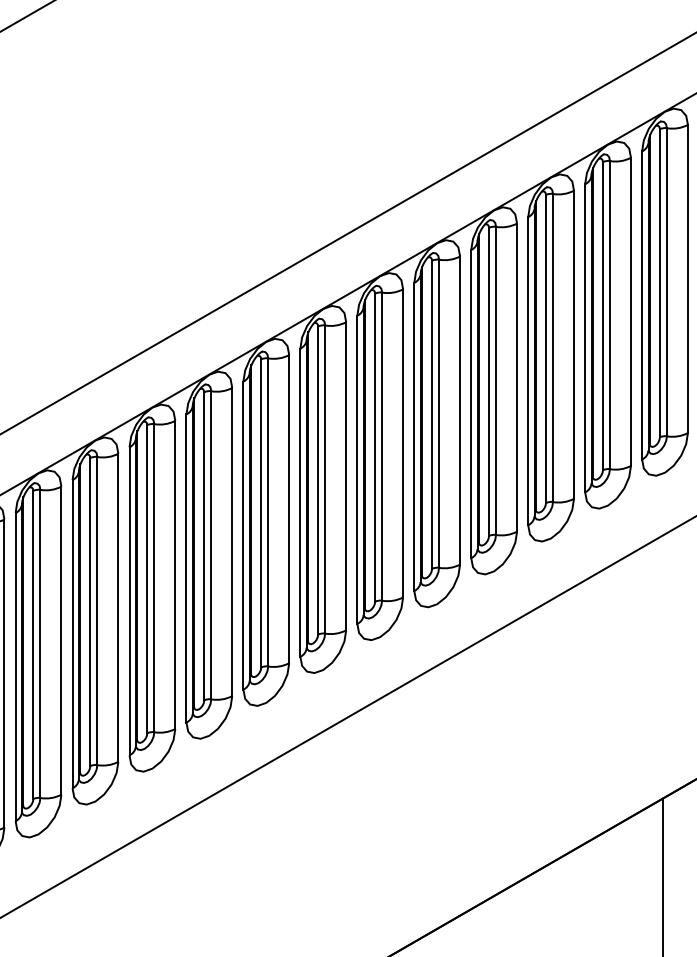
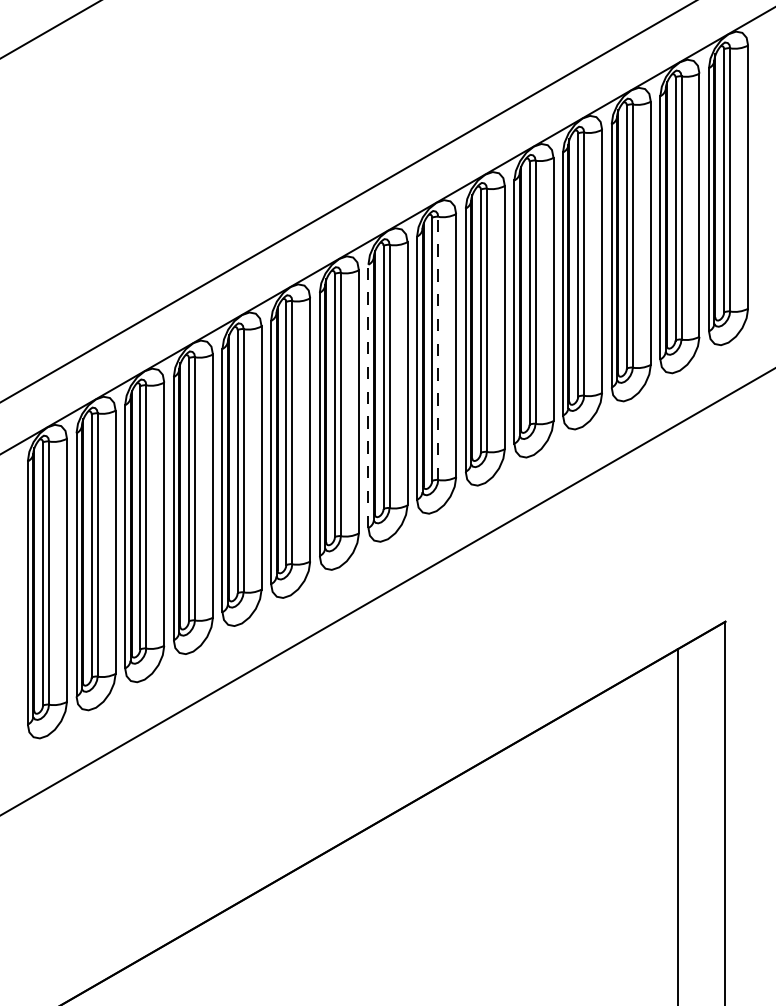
line: (382, 446) -> (438, 348), solid -> dashed
line: (300, 502) -> (368, 396), solid -> dashed

